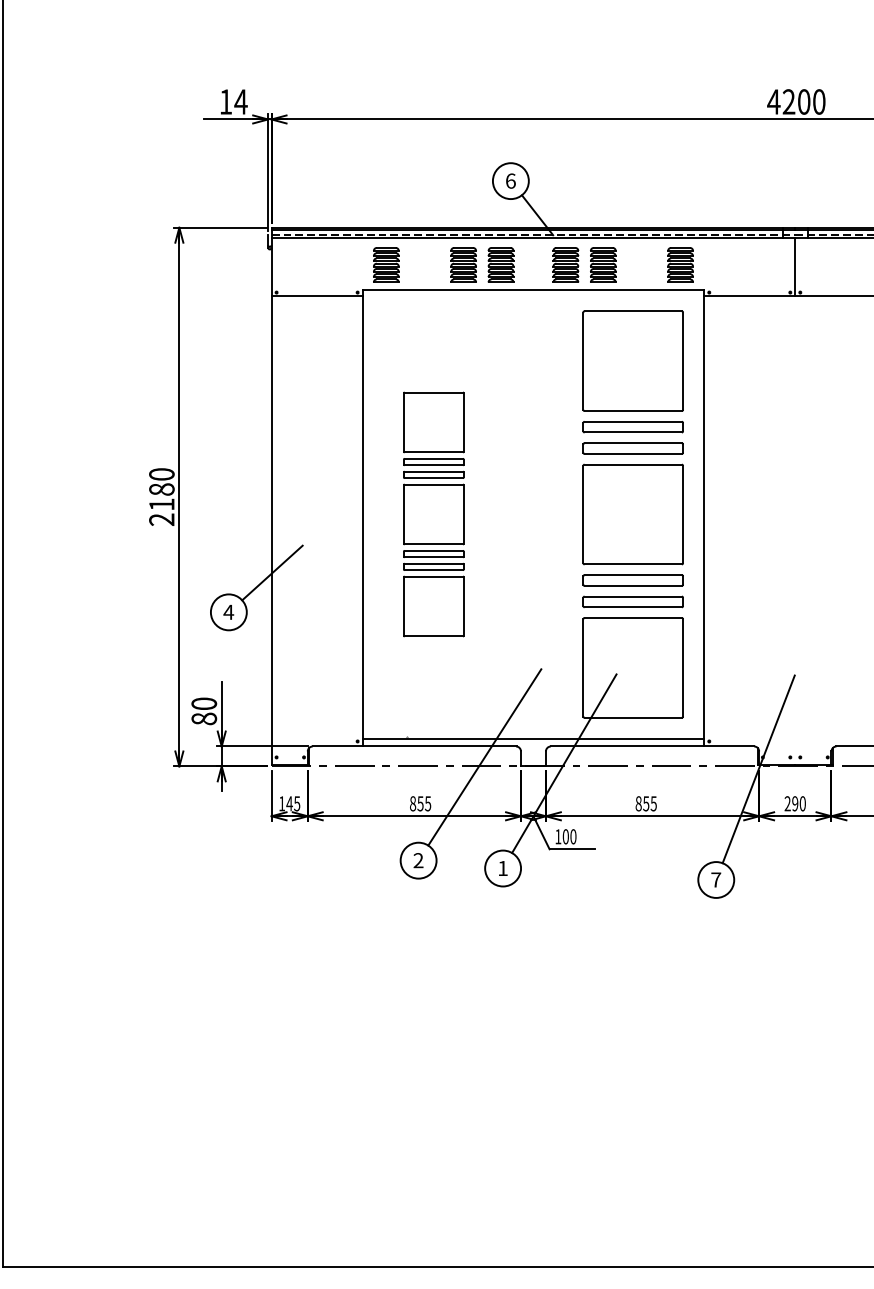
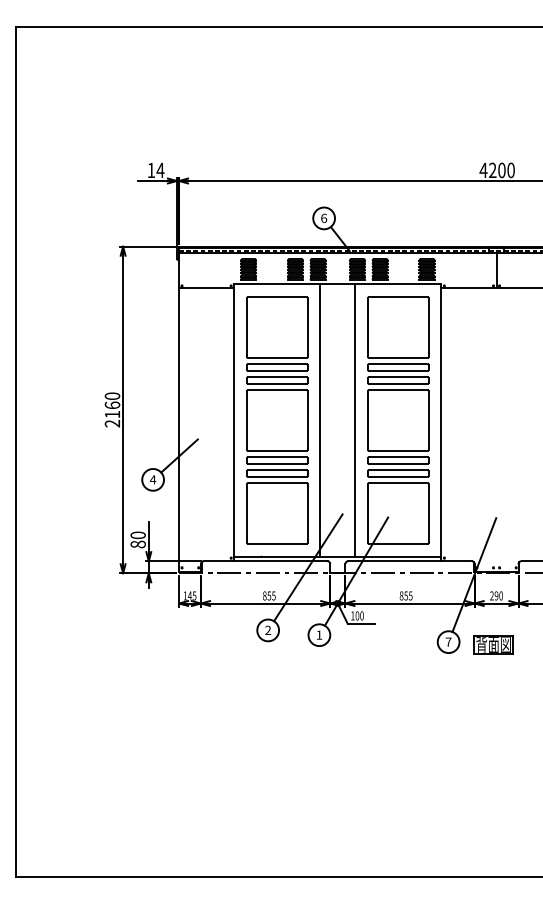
text: (161, 489) -> (112, 405), 2180 -> 2160
part: (433, 514) -> (277, 420), size x1.67
line: (504, 514) -> (320, 420), added
line: (562, 514) -> (355, 420), added
part: (790, 883) -> (493, 644), added

